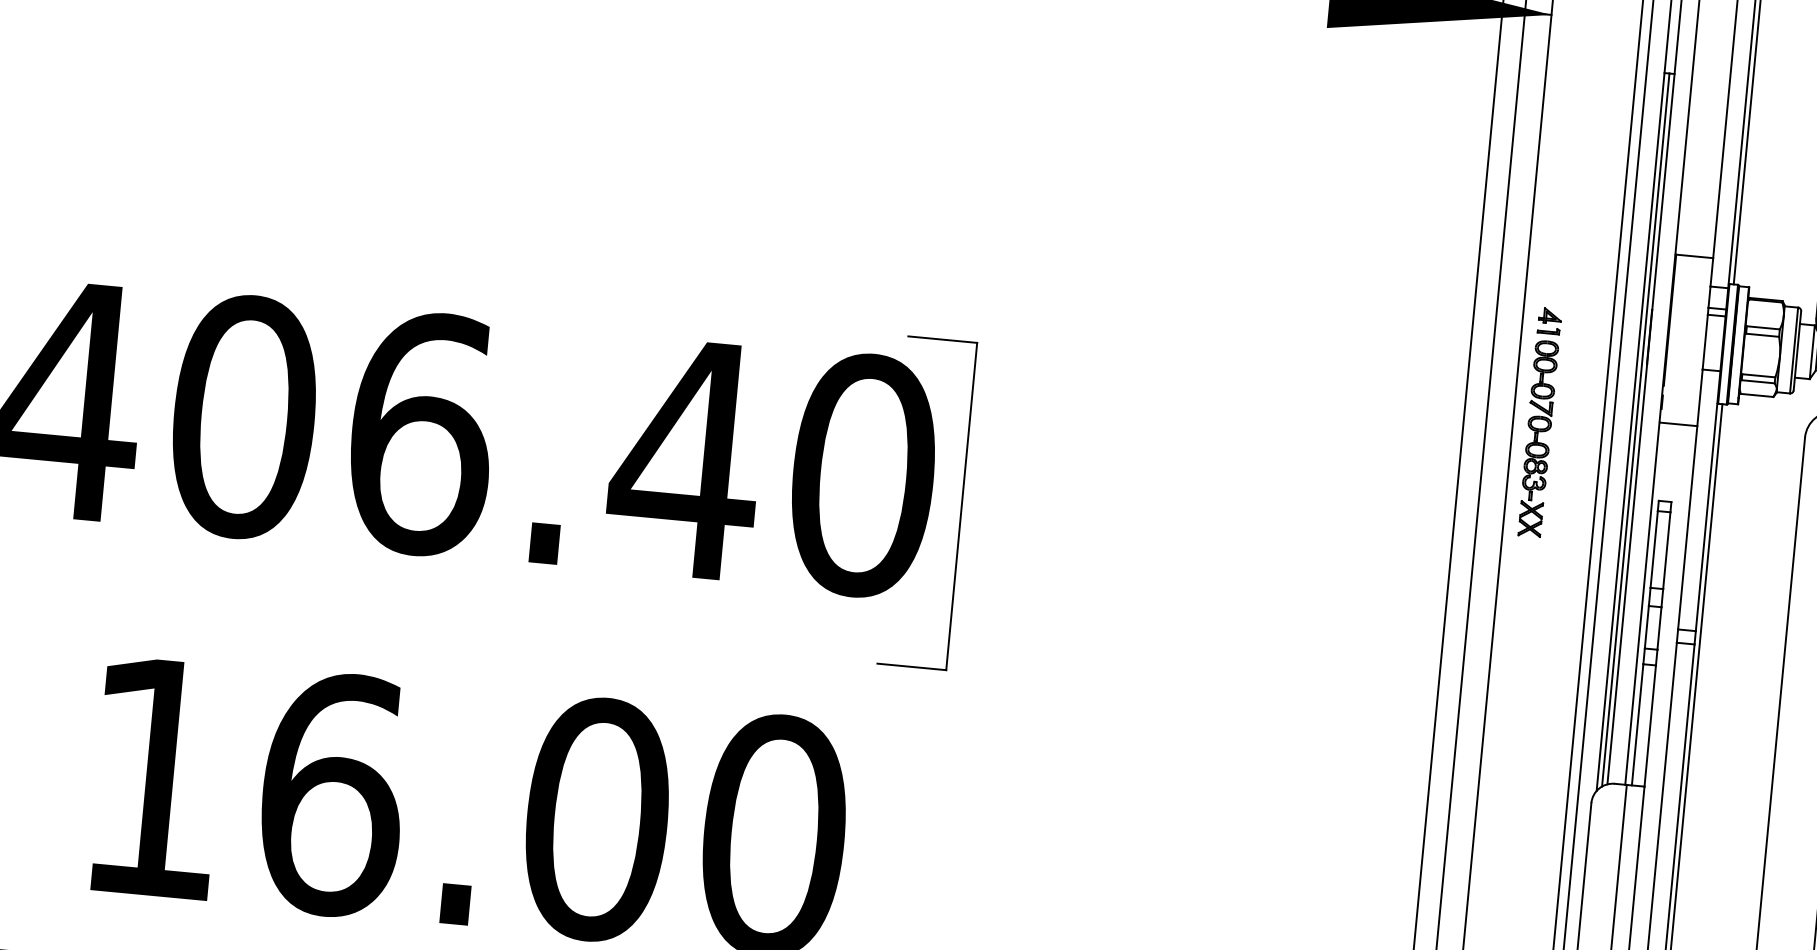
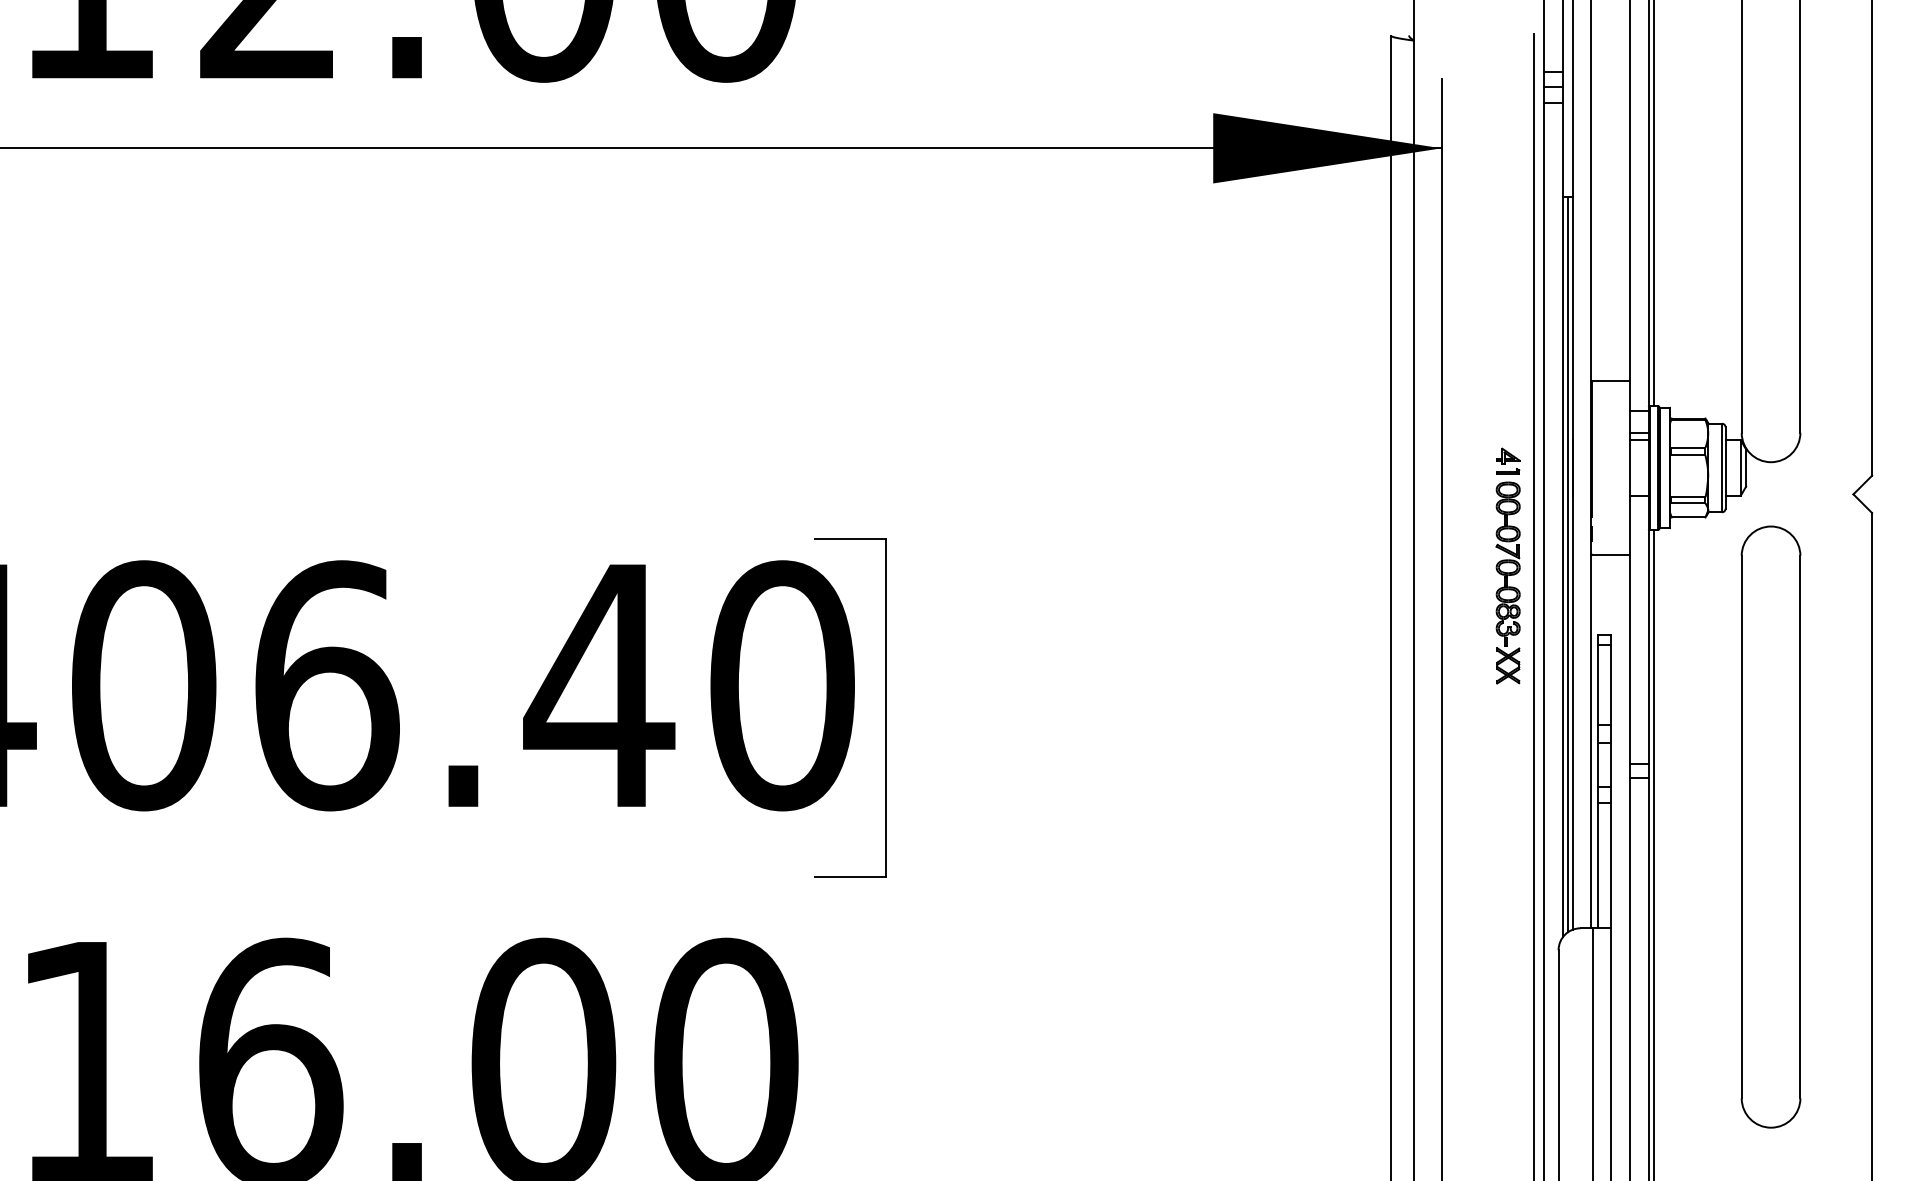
part: (1539, 421) -> (1507, 565), moved

